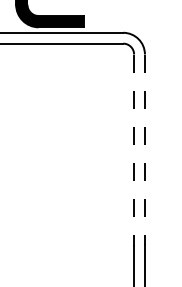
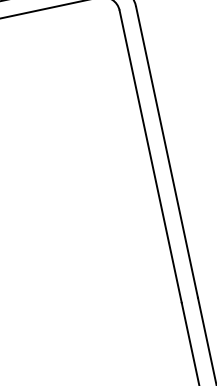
line: (134, 150) -> (151, 156), dashed -> solid
line: (144, 150) -> (166, 153), dashed -> solid

